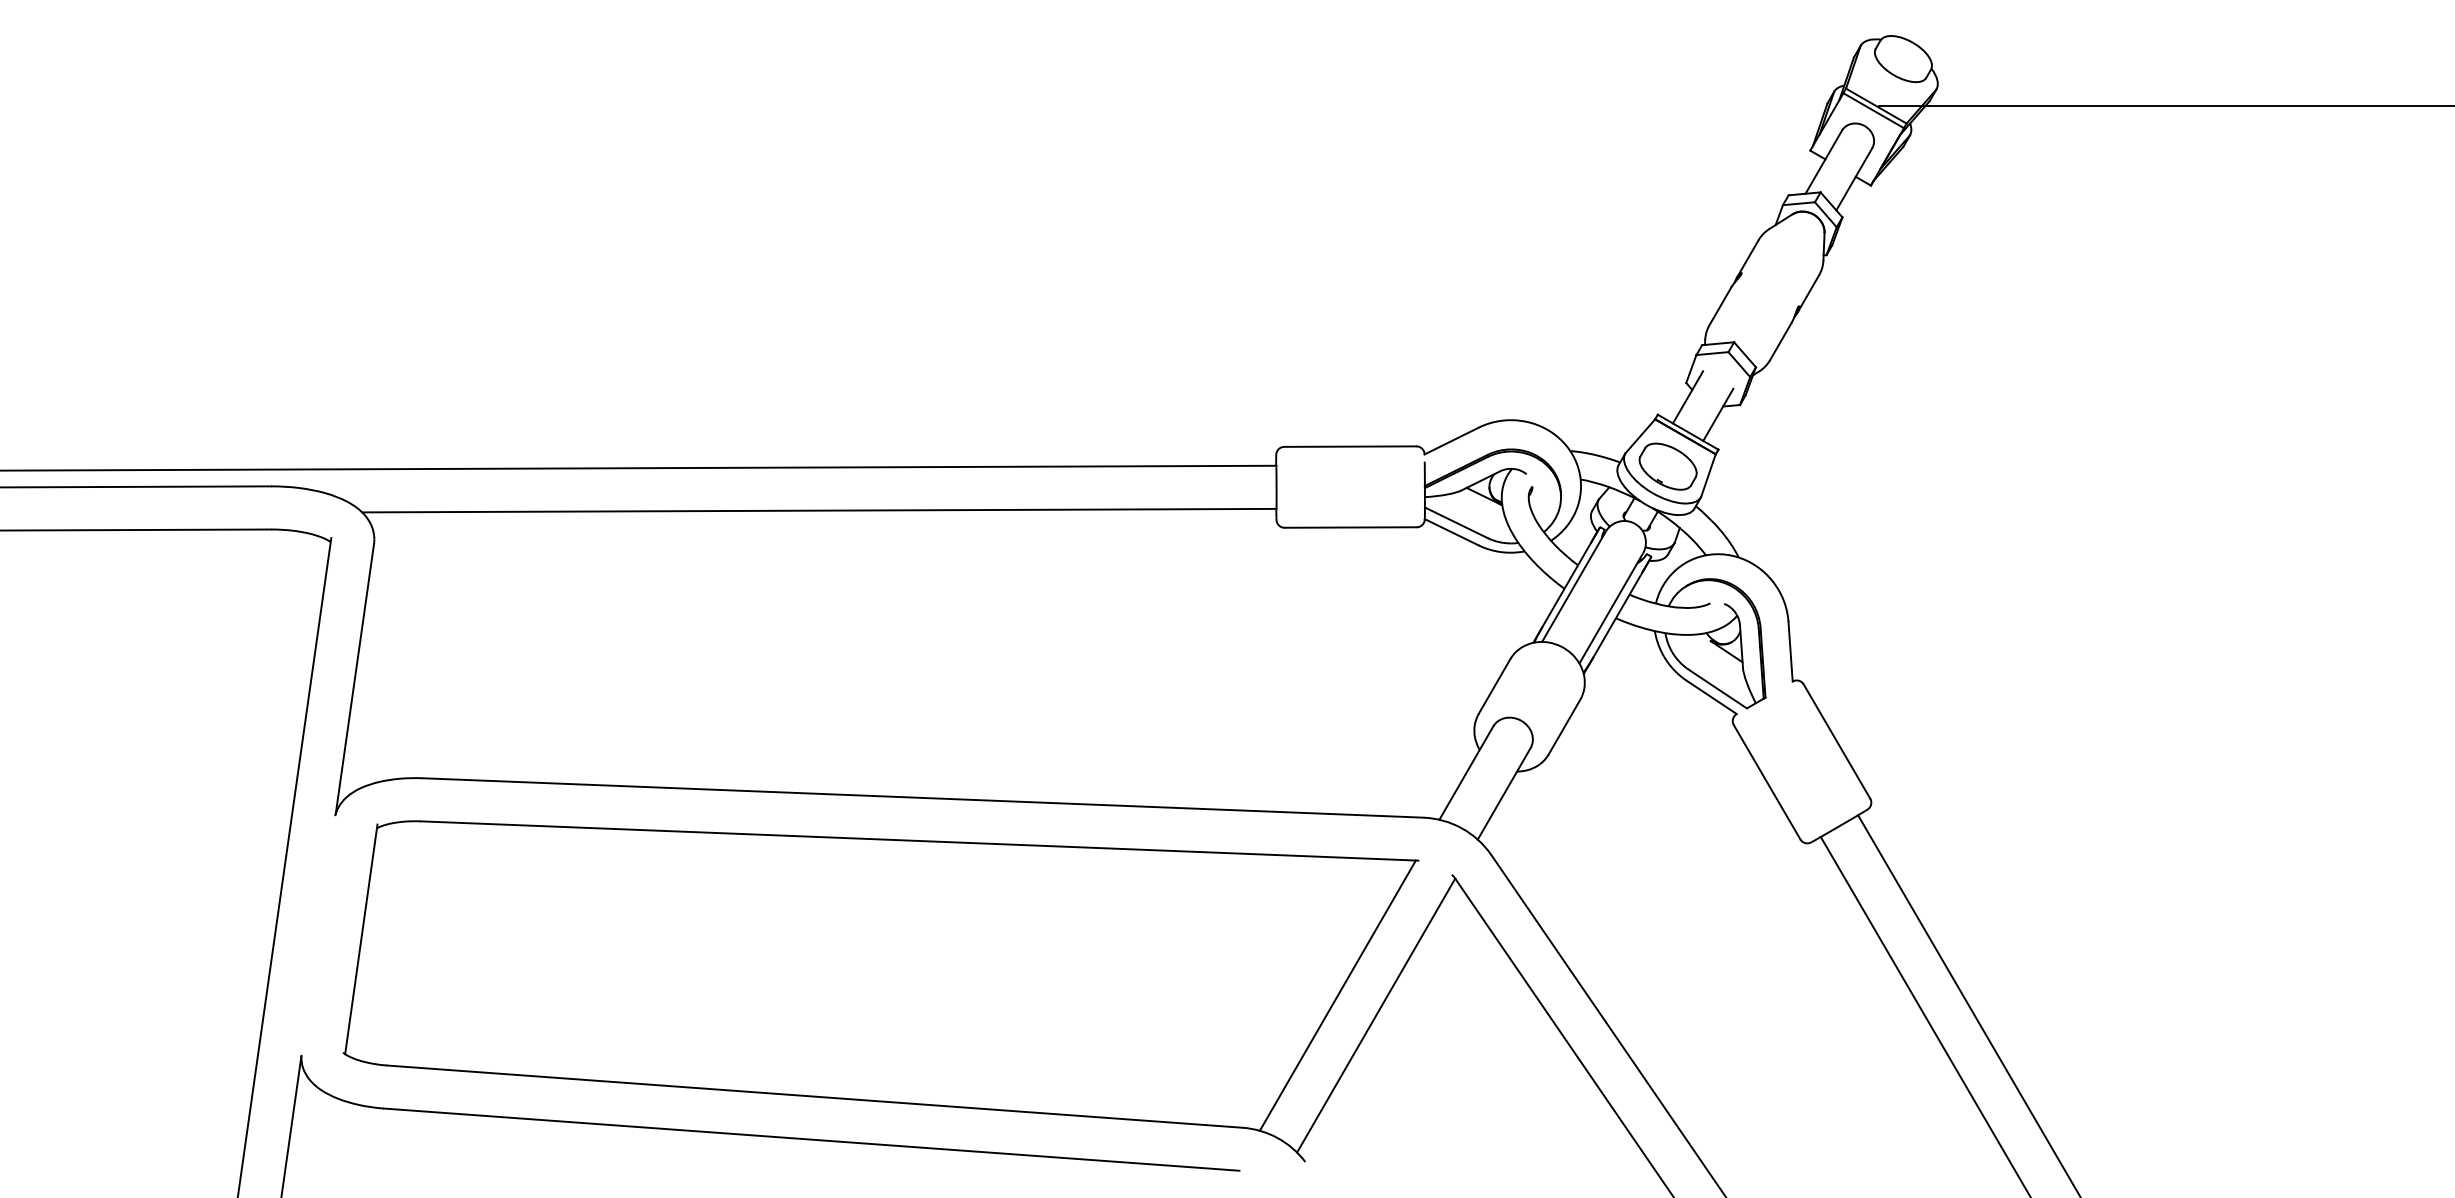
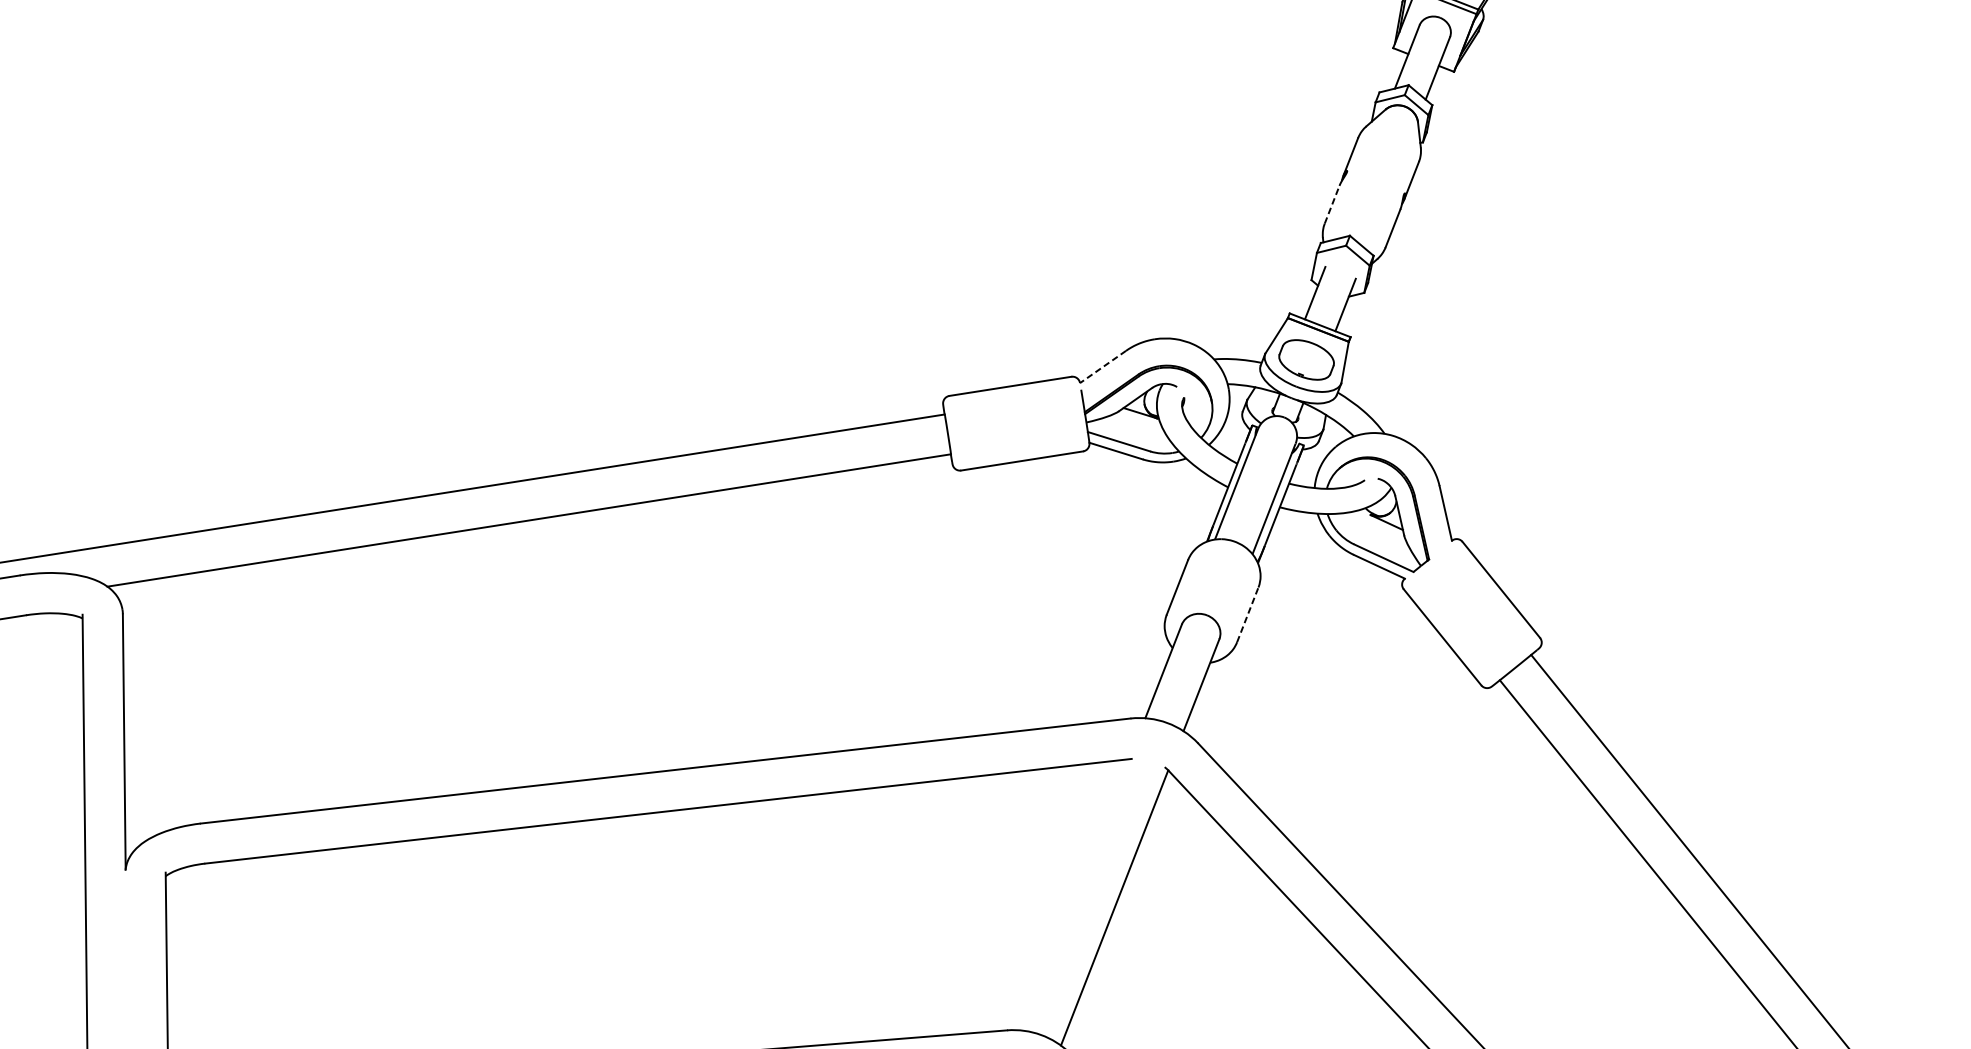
line: (1720, 306) -> (1332, 204), solid -> dashed
line: (1451, 441) -> (1103, 367), solid -> dashed
line: (1564, 726) -> (1247, 614), solid -> dashed
line: (1337, 995) -> (1076, 894), removed

